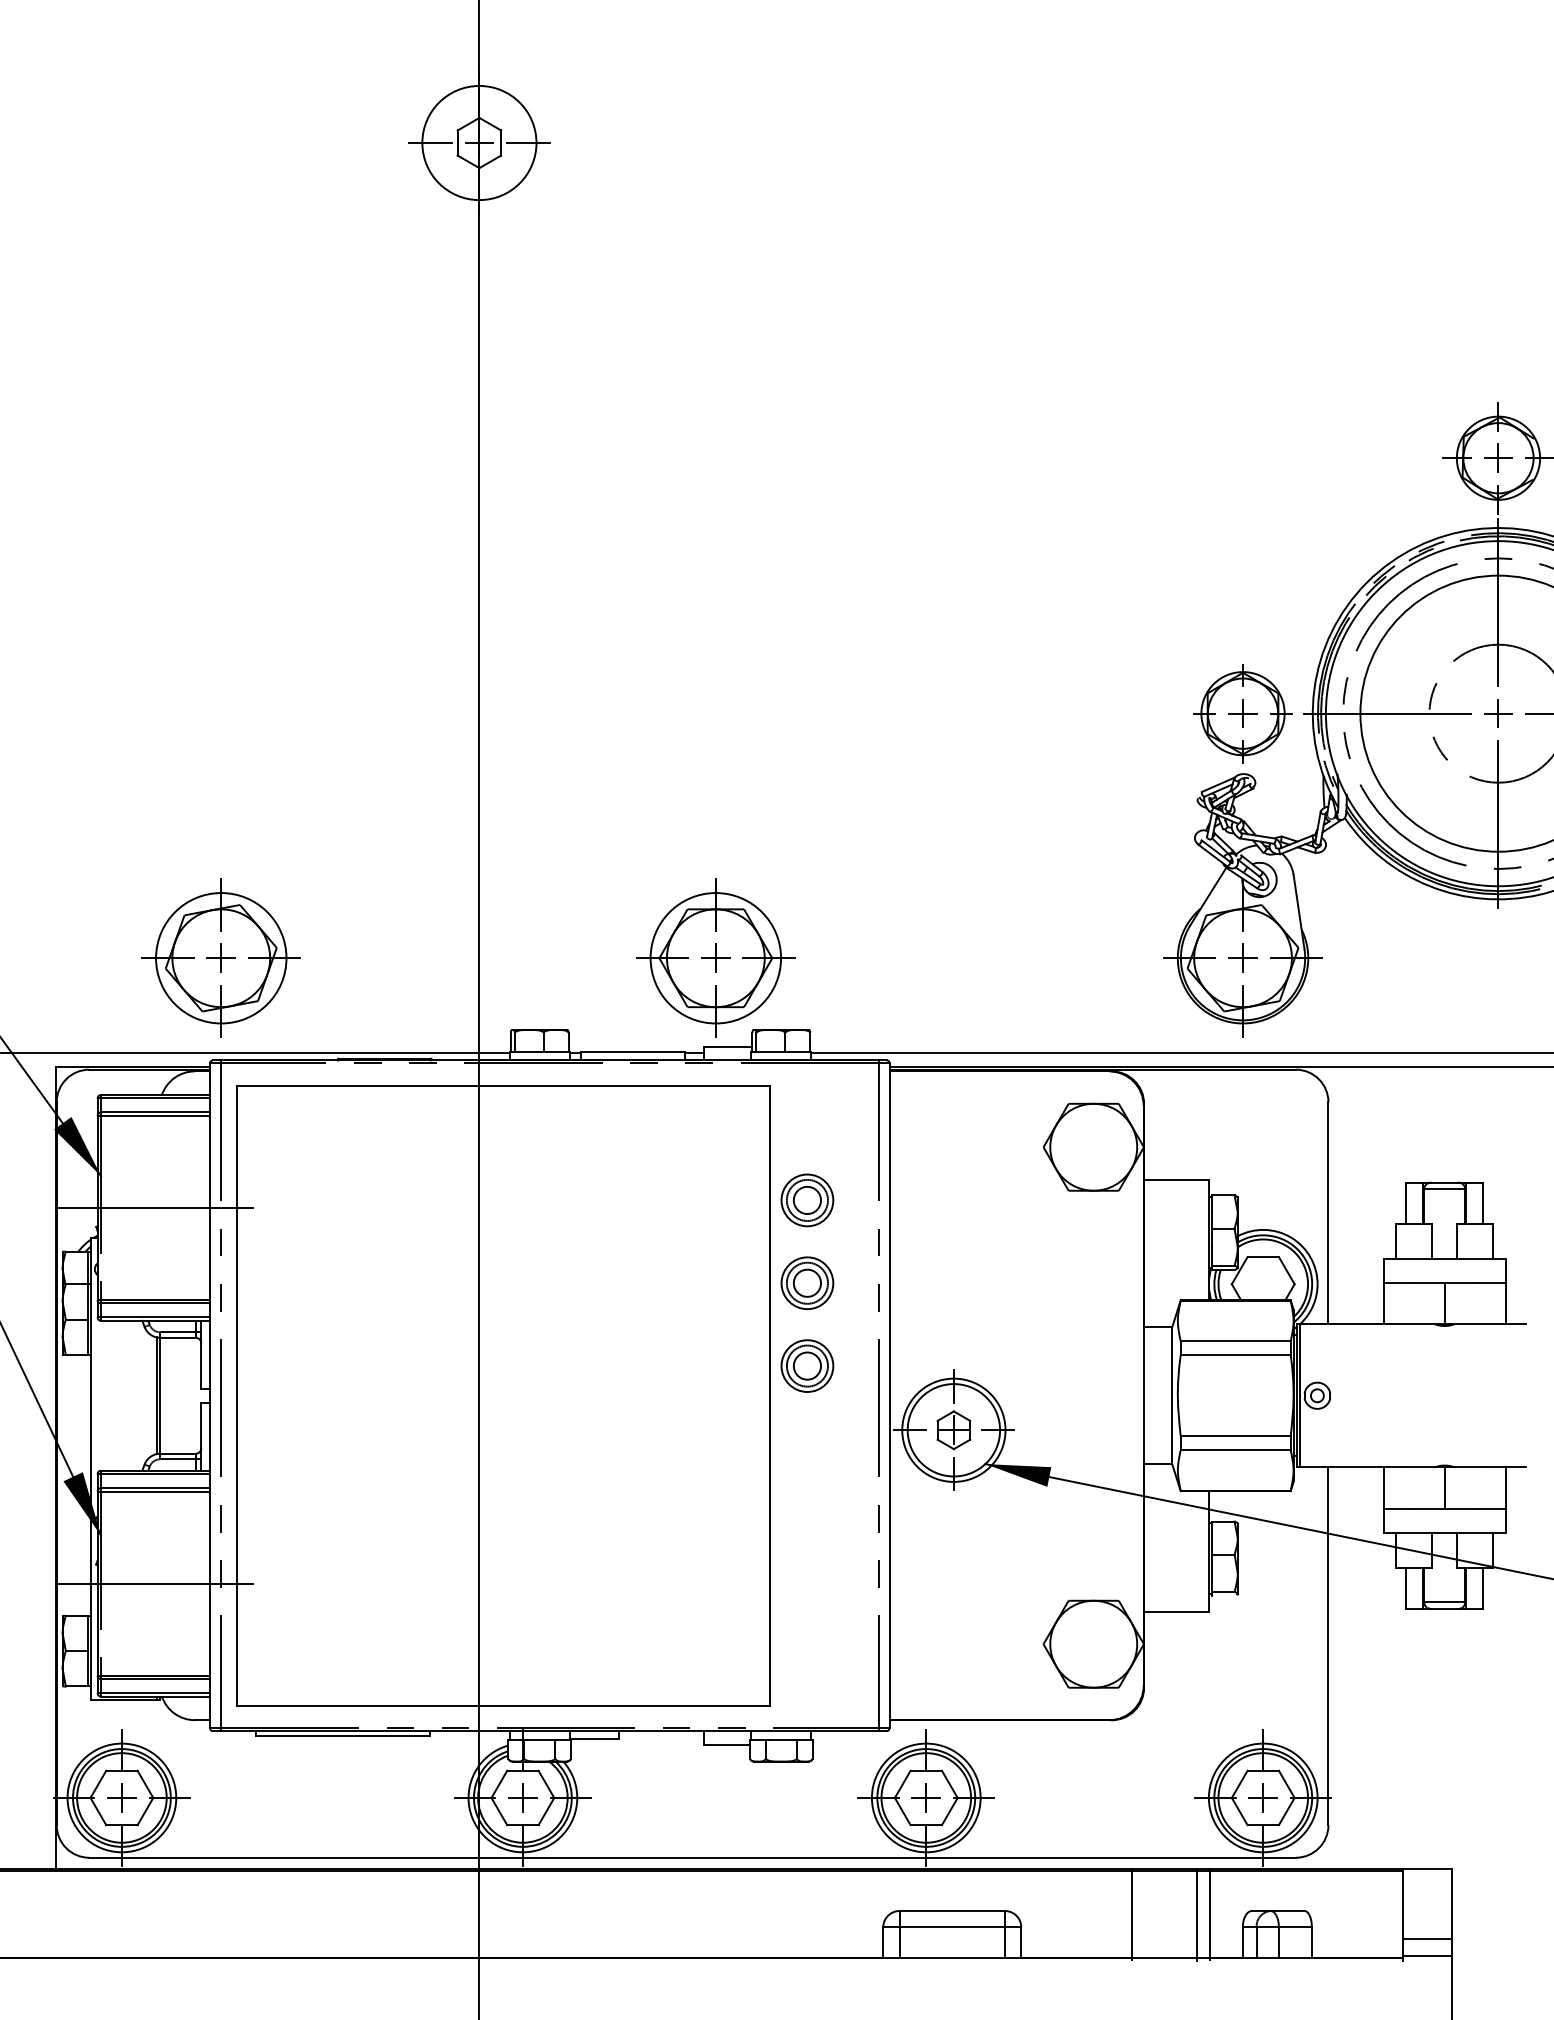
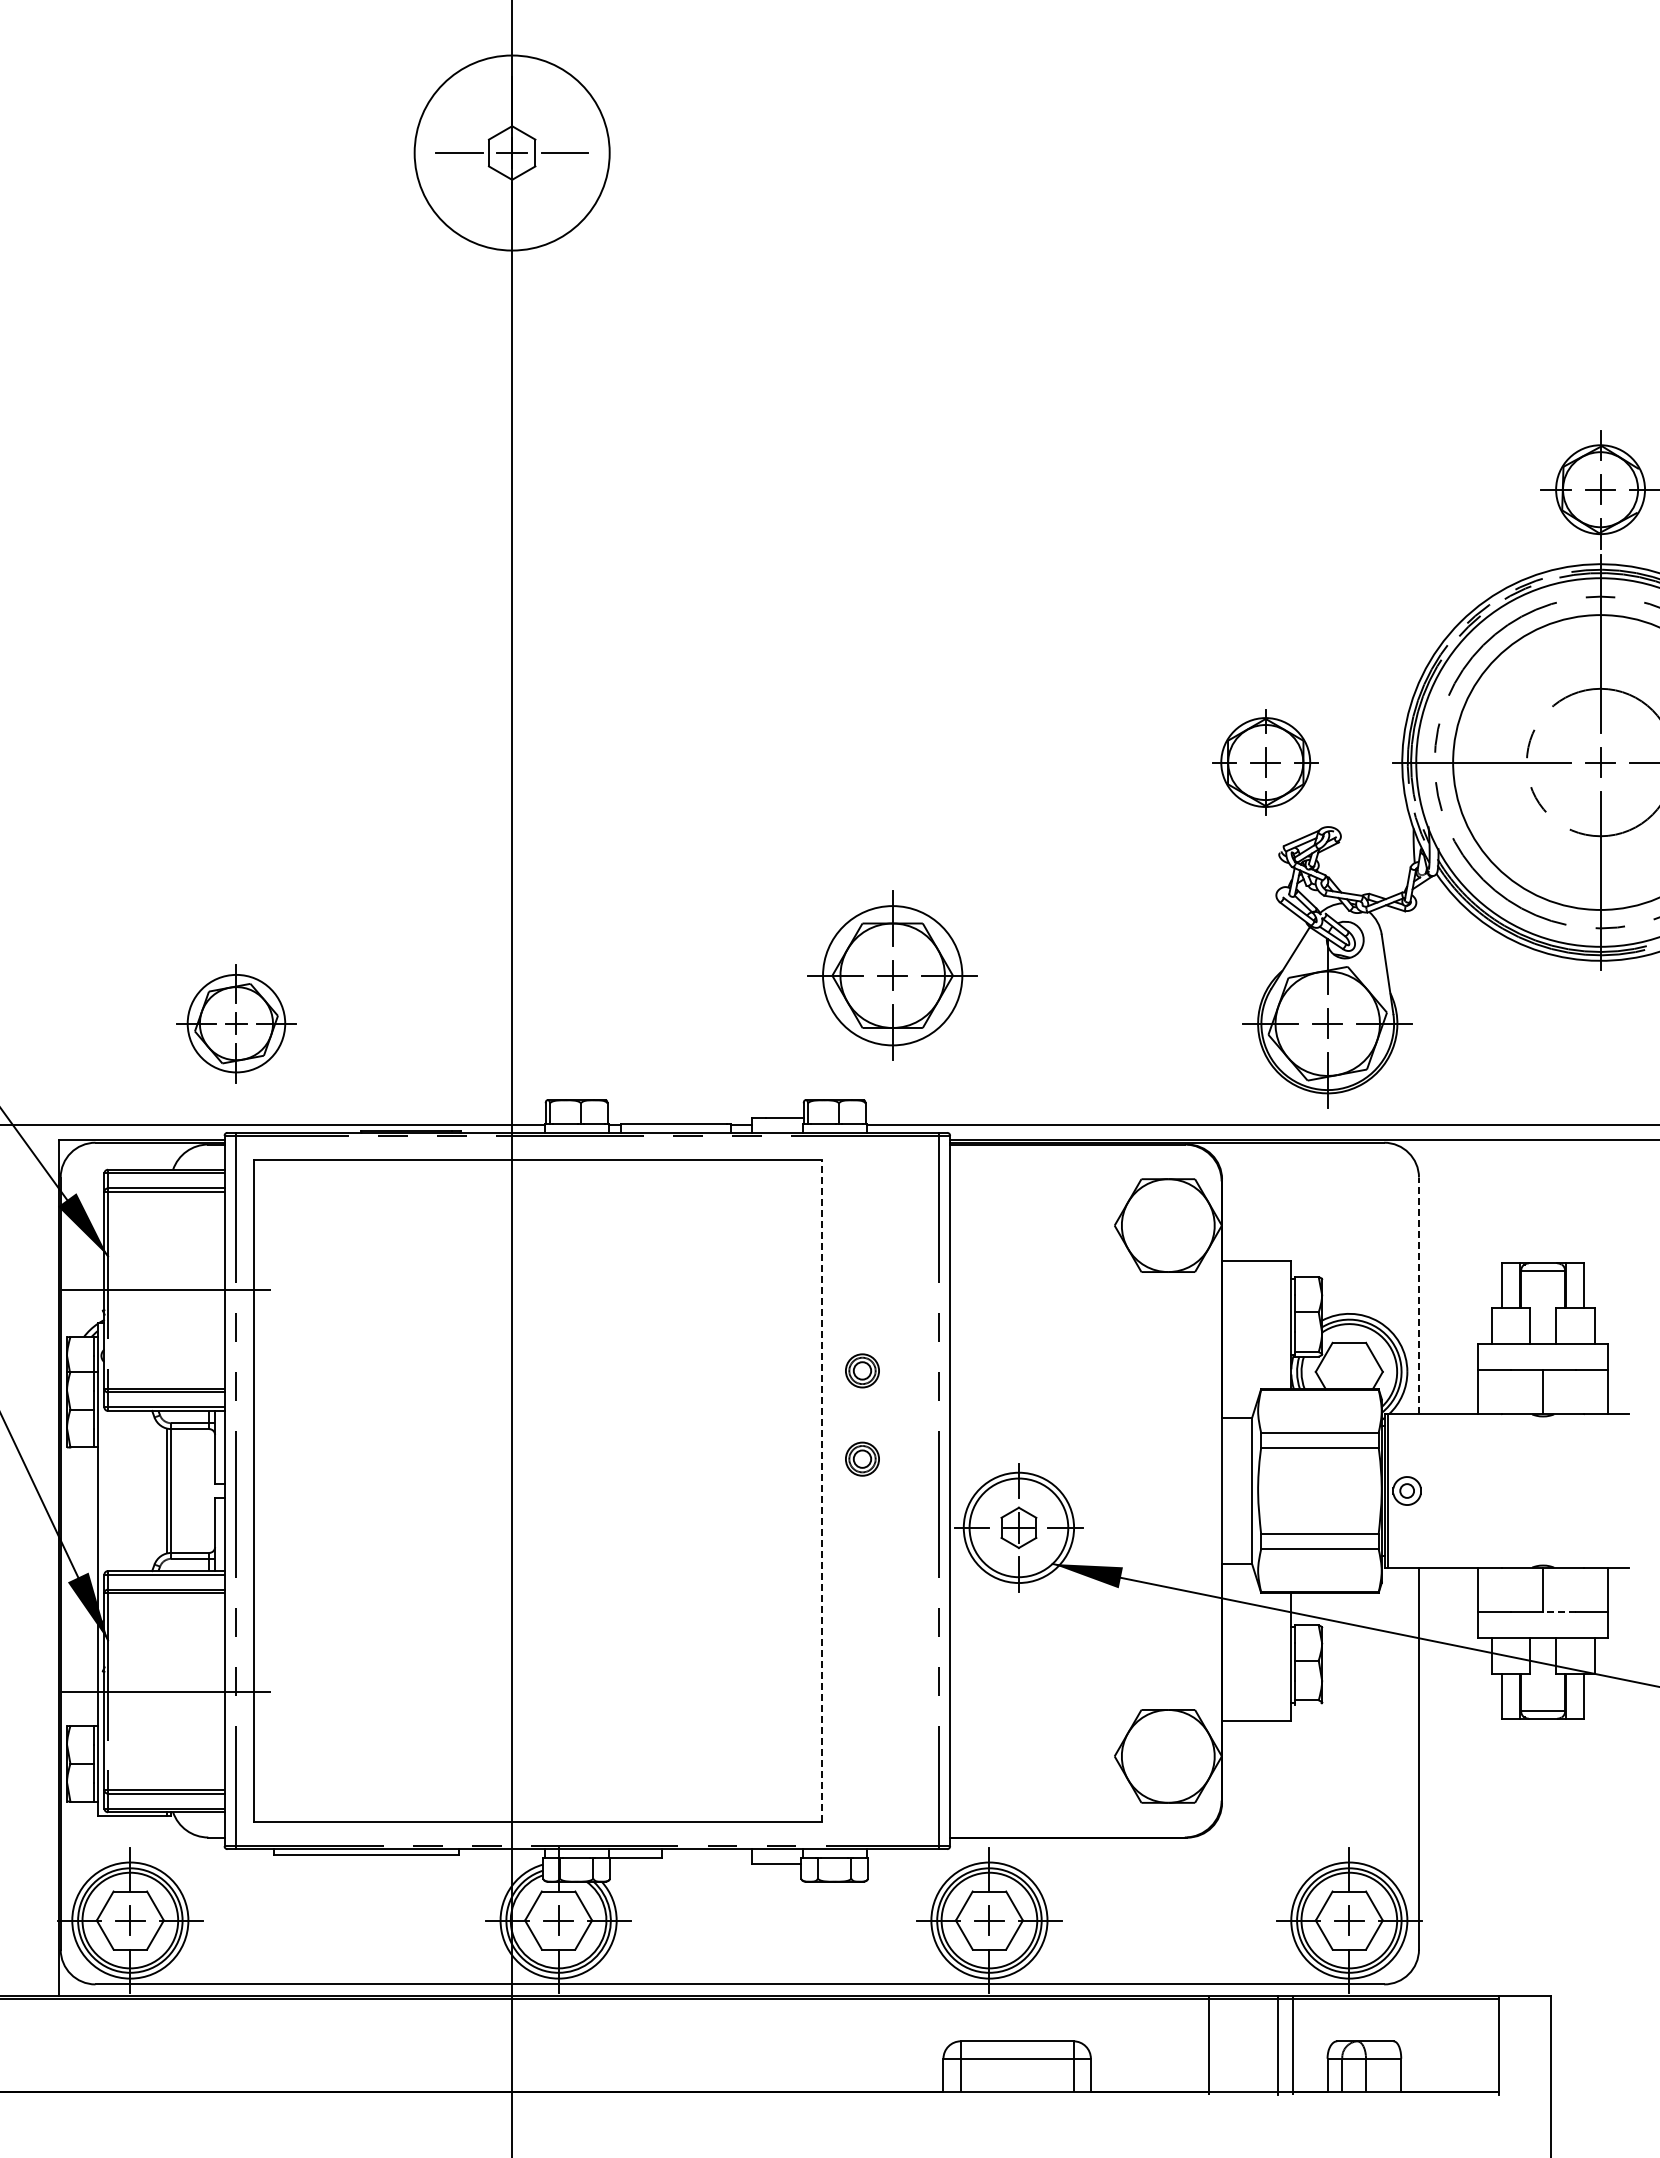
circle: (479, 142) -> (512, 152), size x1.6
part: (1242, 713) -> (1265, 762), moved
part: (221, 958) -> (236, 1023), size x0.7
part: (715, 958) -> (892, 975), moved
part: (807, 1199) -> (862, 1281), removed
line: (1328, 1212) -> (1418, 1295), solid -> dashed
part: (807, 1282) -> (862, 1370), size x0.6
part: (807, 1365) -> (862, 1458), size x0.6
line: (769, 1396) -> (822, 1491), solid -> dashed
line: (1459, 1508) -> (1558, 1611), solid -> dashed
line: (1427, 1939) -> (1524, 2071), removed
line: (1427, 1955) -> (1524, 2088), removed

